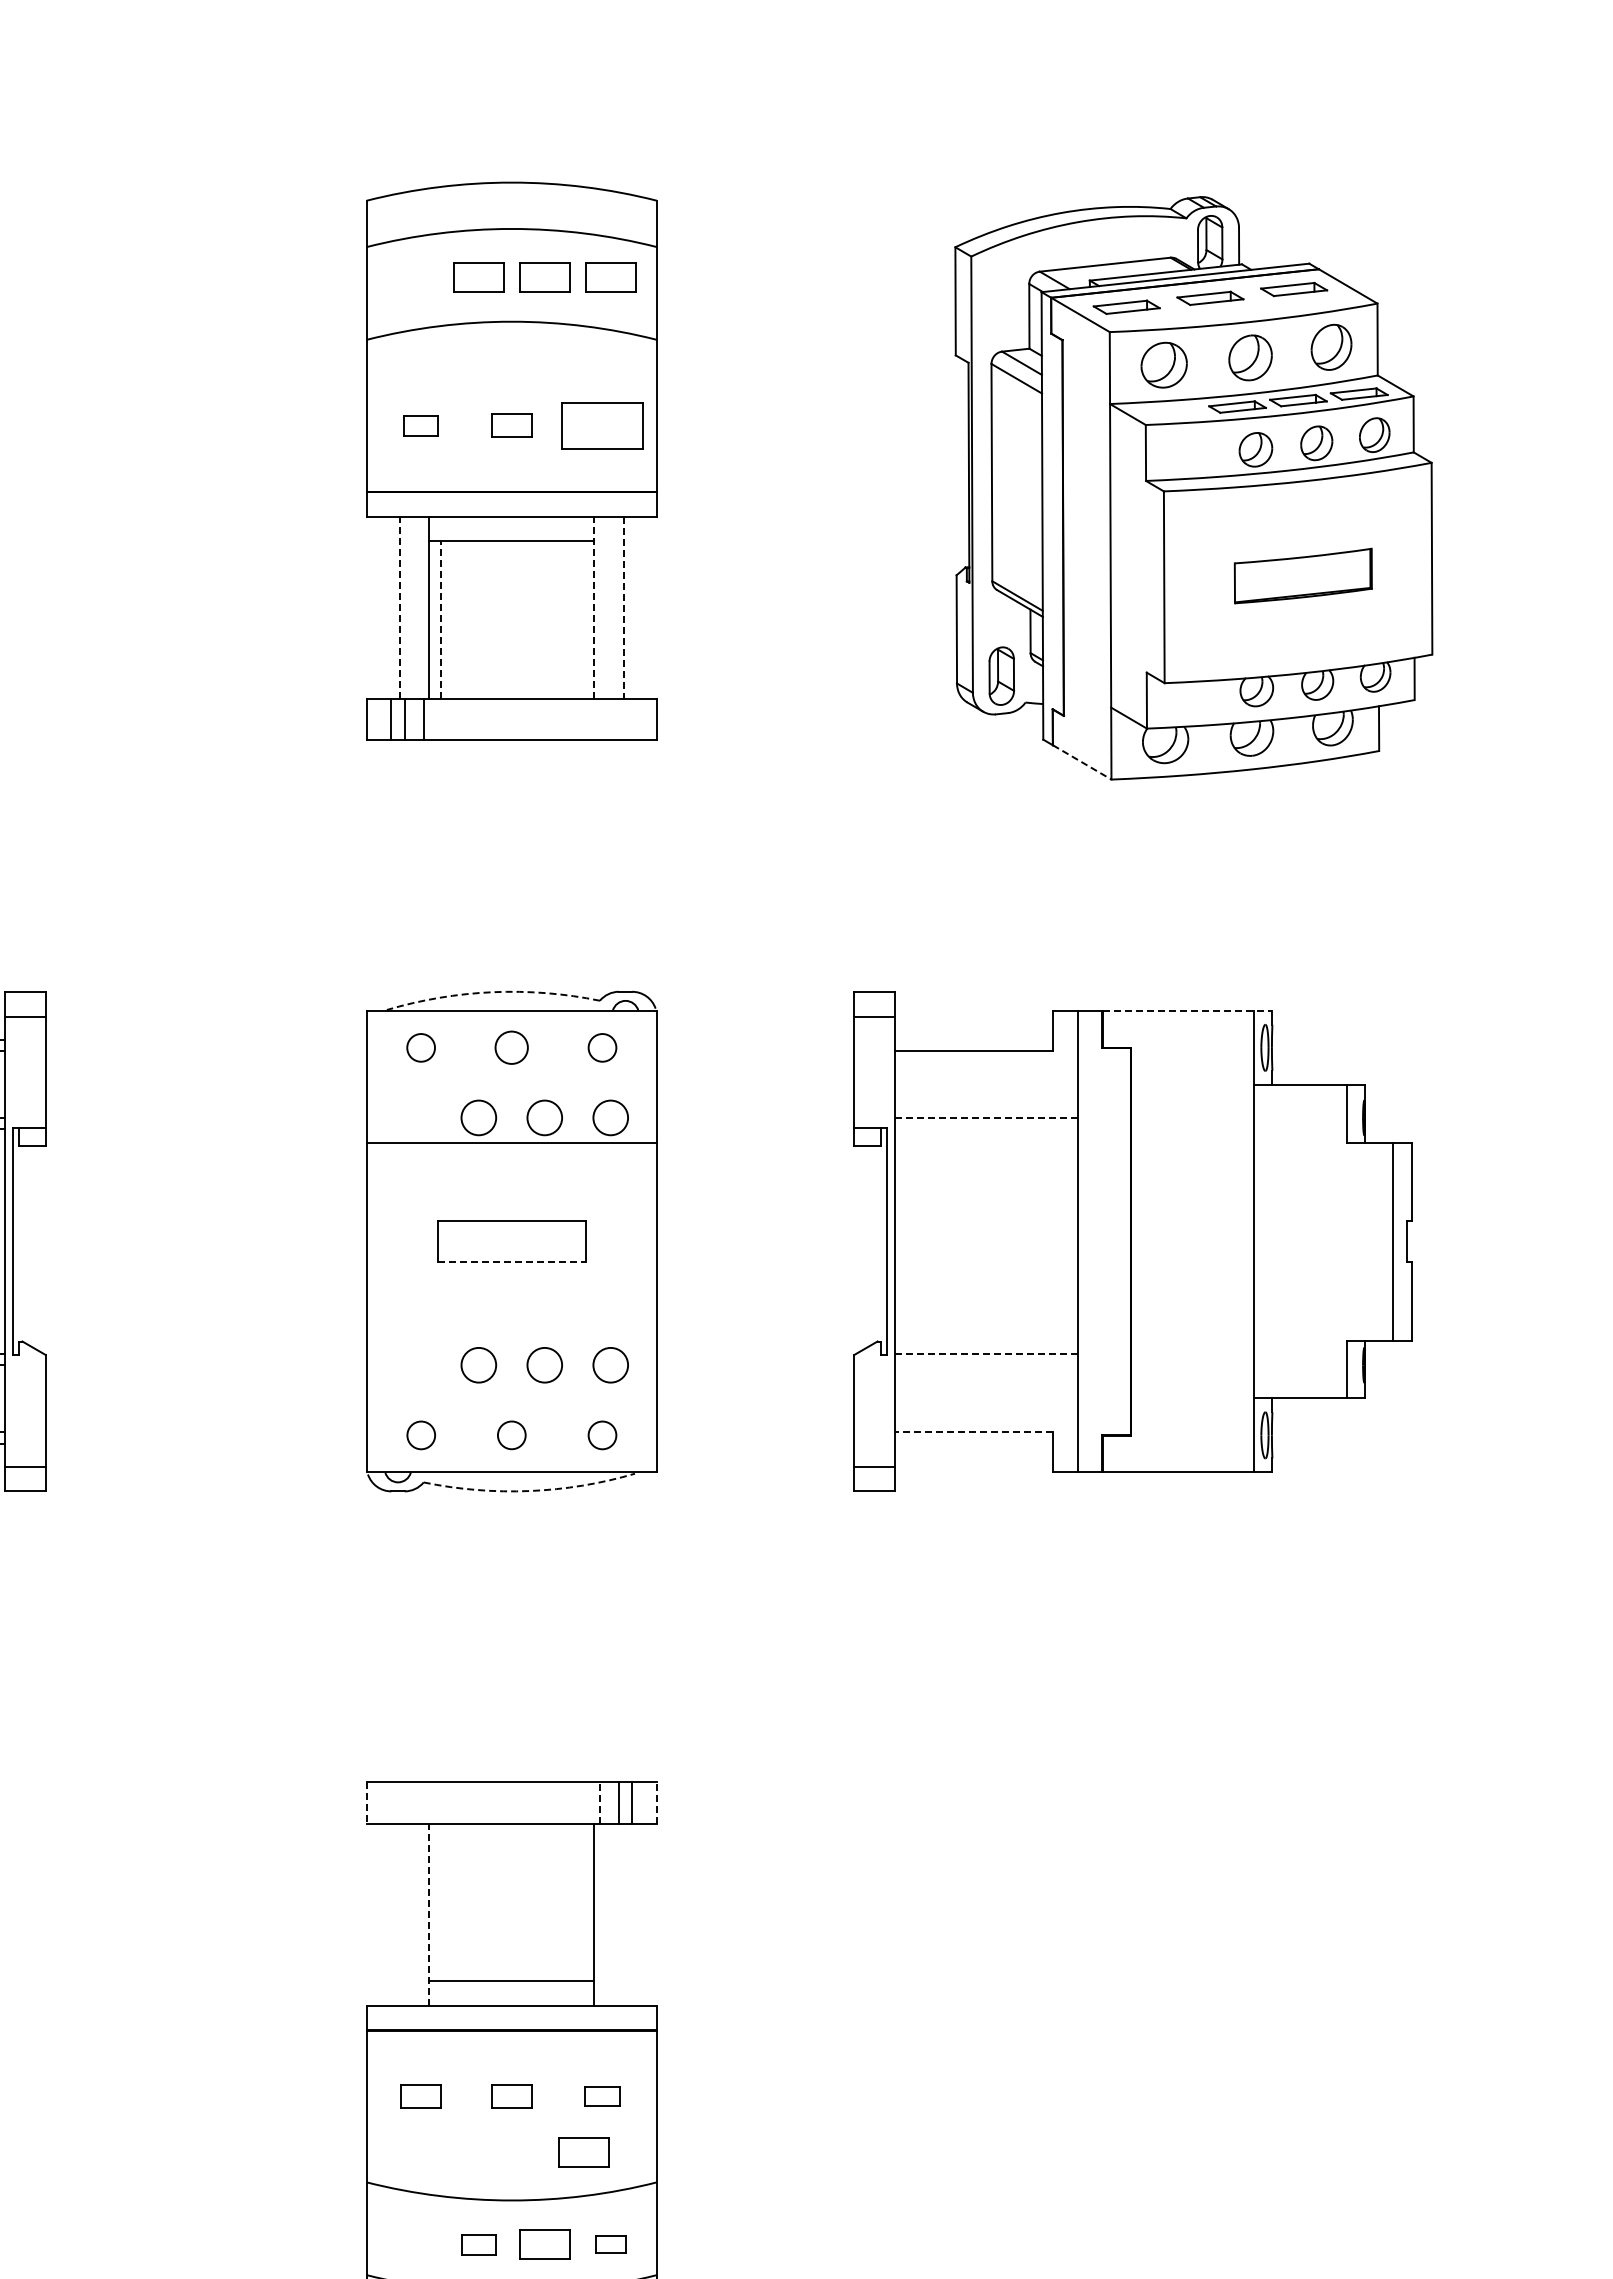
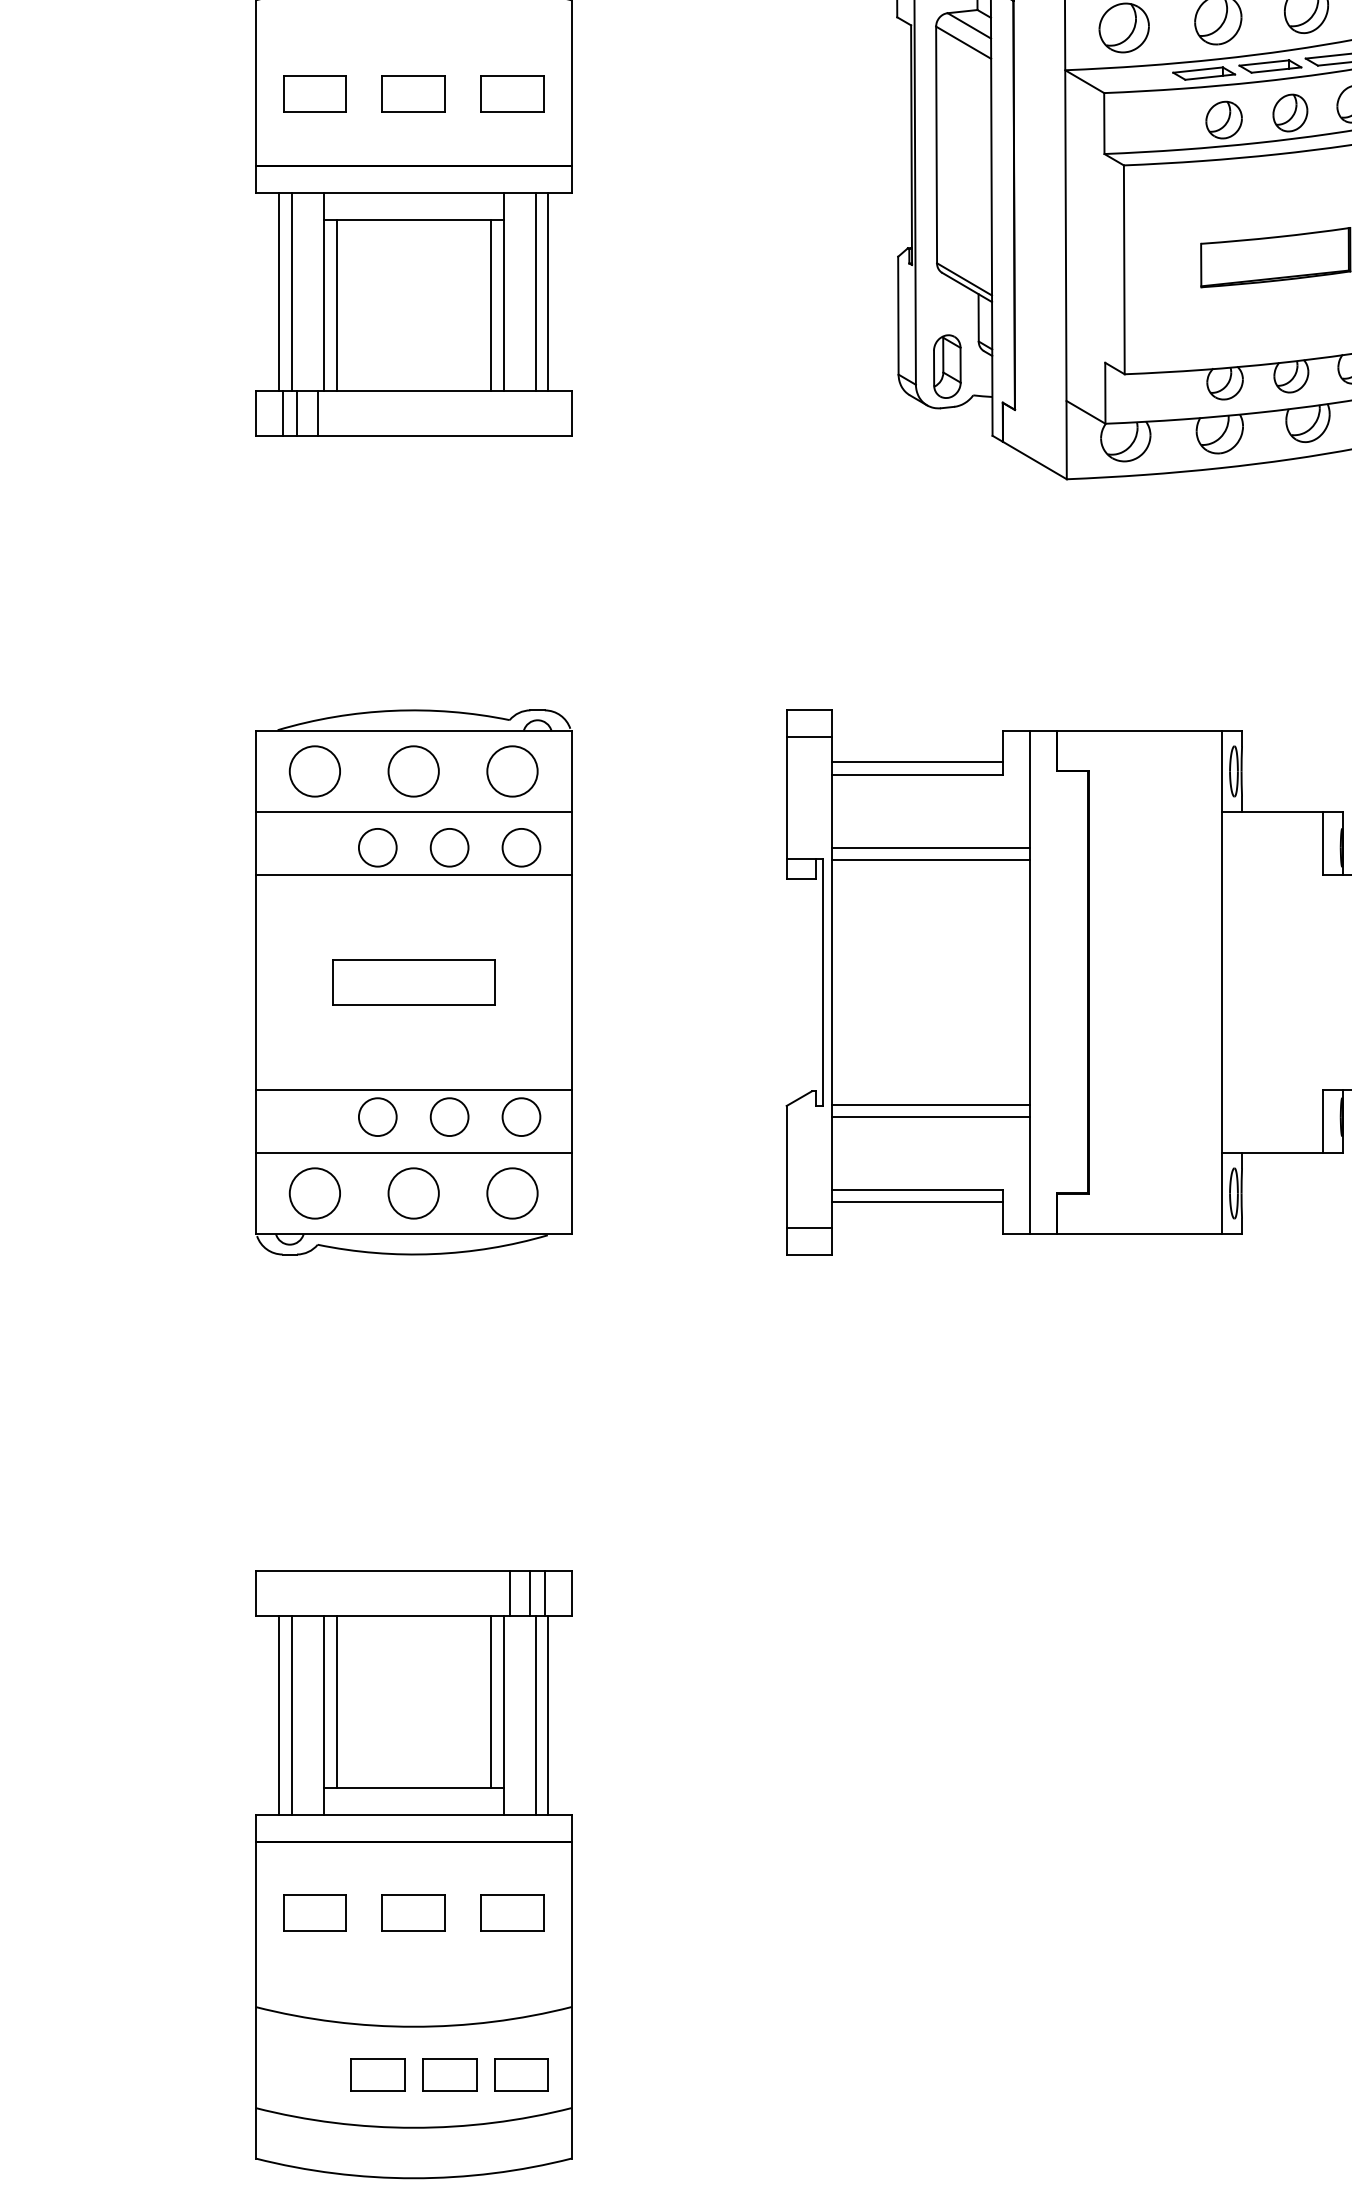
part: (420, 425) -> (314, 93), size x1.67
part: (511, 425) -> (413, 93), size x1.43
part: (602, 425) -> (512, 93), size x0.71
line: (388, 607) -> (279, 291), added
line: (399, 607) -> (291, 291), dashed -> solid
line: (594, 607) -> (503, 291), dashed -> solid
line: (635, 607) -> (548, 291), added
line: (623, 608) -> (535, 292), dashed -> solid
line: (440, 619) -> (336, 304), dashed -> solid
line: (582, 619) -> (490, 304), added
line: (1082, 762) -> (1035, 460), dashed -> solid
arc: (492, 992) -> (392, 711), dashed -> solid
line: (1187, 1010) -> (1149, 730), dashed -> solid
line: (973, 1039) -> (916, 762), added
circle: (421, 1047) -> (315, 771), size x1.67
circle: (511, 1047) -> (413, 771), size x1.43
circle: (602, 1047) -> (512, 771), size x1.67
line: (511, 1084) -> (413, 811), added
line: (986, 1117) -> (930, 847), dashed -> solid
line: (986, 1129) -> (930, 860), added
line: (512, 1262) -> (414, 1005), dashed -> solid
line: (511, 1340) -> (413, 1090), added
line: (986, 1353) -> (930, 1104), dashed -> solid
line: (986, 1365) -> (930, 1117), added
line: (511, 1398) -> (413, 1153), added
line: (974, 1432) -> (917, 1190), dashed -> solid
circle: (421, 1435) -> (315, 1193), size x1.67
circle: (511, 1435) -> (413, 1193), size x1.67
circle: (602, 1435) -> (512, 1193), size x1.67
line: (973, 1443) -> (916, 1202), added
arc: (529, 1491) -> (432, 1254), dashed -> solid
line: (366, 1802) -> (255, 1593), dashed -> solid
line: (599, 1802) -> (509, 1593), dashed -> solid
line: (656, 1802) -> (571, 1593), dashed -> solid
line: (440, 1901) -> (336, 1701), added
line: (582, 1901) -> (490, 1701), added
line: (388, 1914) -> (279, 1715), added
line: (399, 1914) -> (291, 1715), added
line: (429, 1914) -> (324, 1715), dashed -> solid
line: (623, 1914) -> (535, 1715), added
line: (635, 1914) -> (548, 1715), added
part: (420, 2096) -> (314, 1913), size x1.43
part: (511, 2096) -> (413, 1913), size x1.43
part: (602, 2096) -> (512, 1913), size x1.67
part: (583, 2152) -> (491, 1974), removed
part: (478, 2244) -> (377, 2074), size x1.43
part: (610, 2244) -> (521, 2074), size x1.67

